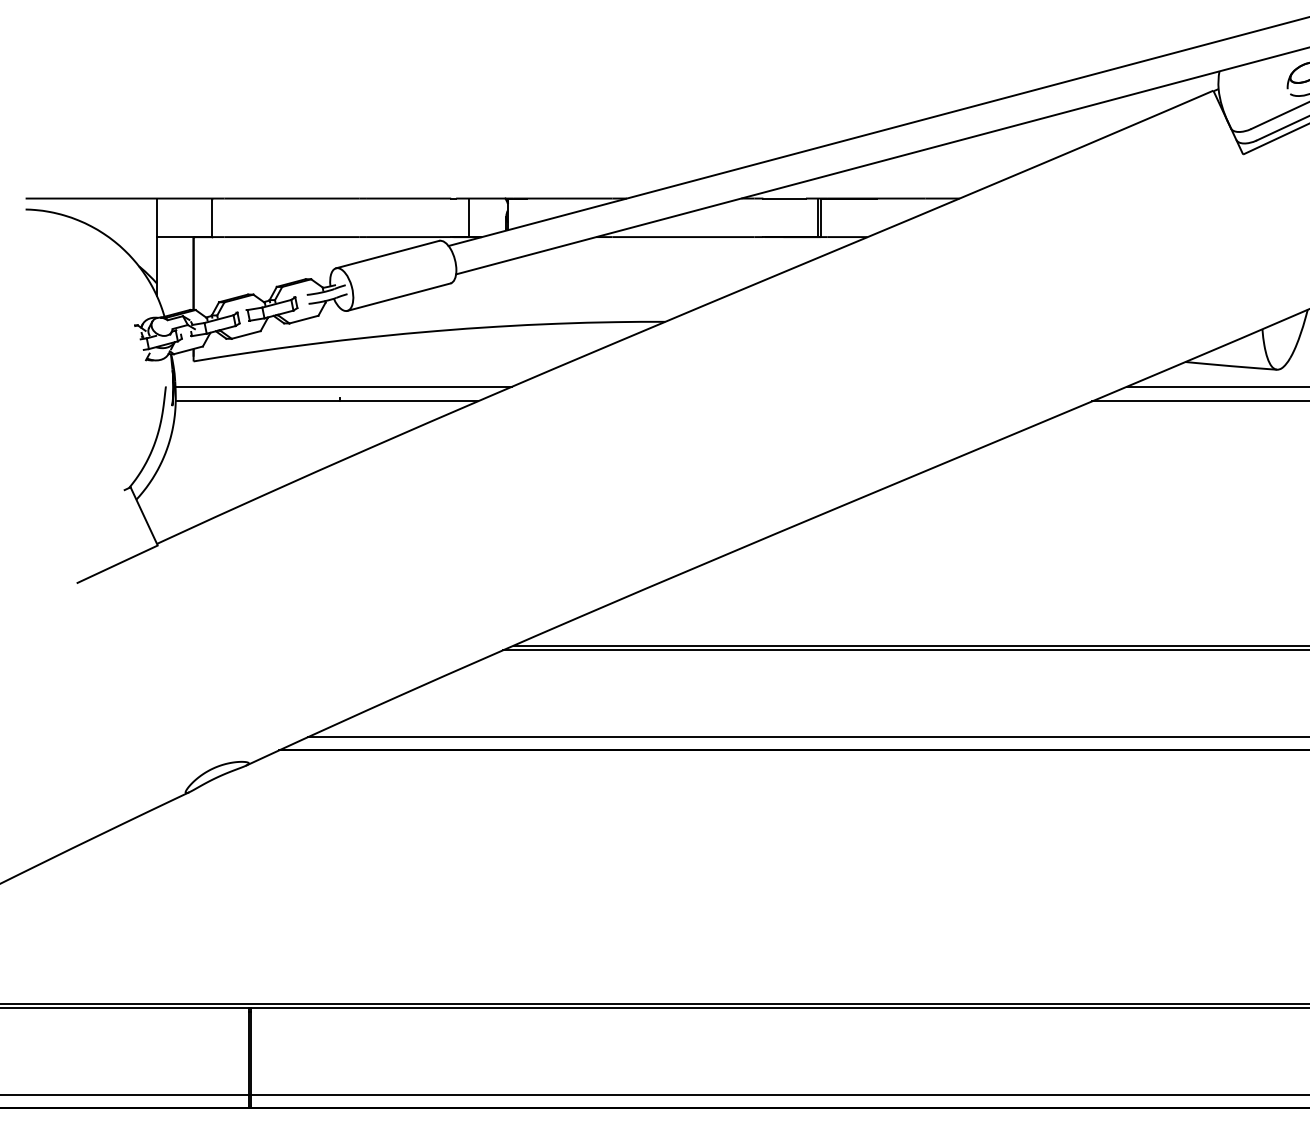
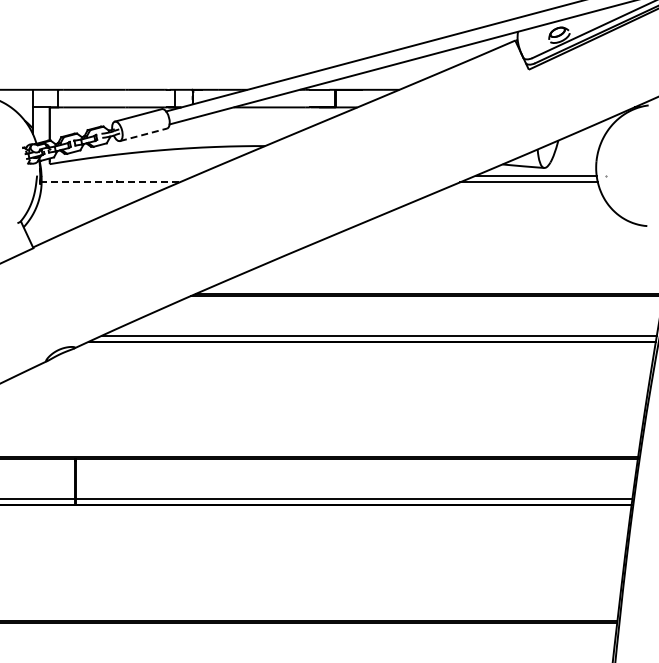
line: (401, 296) -> (144, 134), solid -> dashed
line: (344, 386) -> (118, 175), removed
line: (326, 401) -> (110, 182), solid -> dashed

